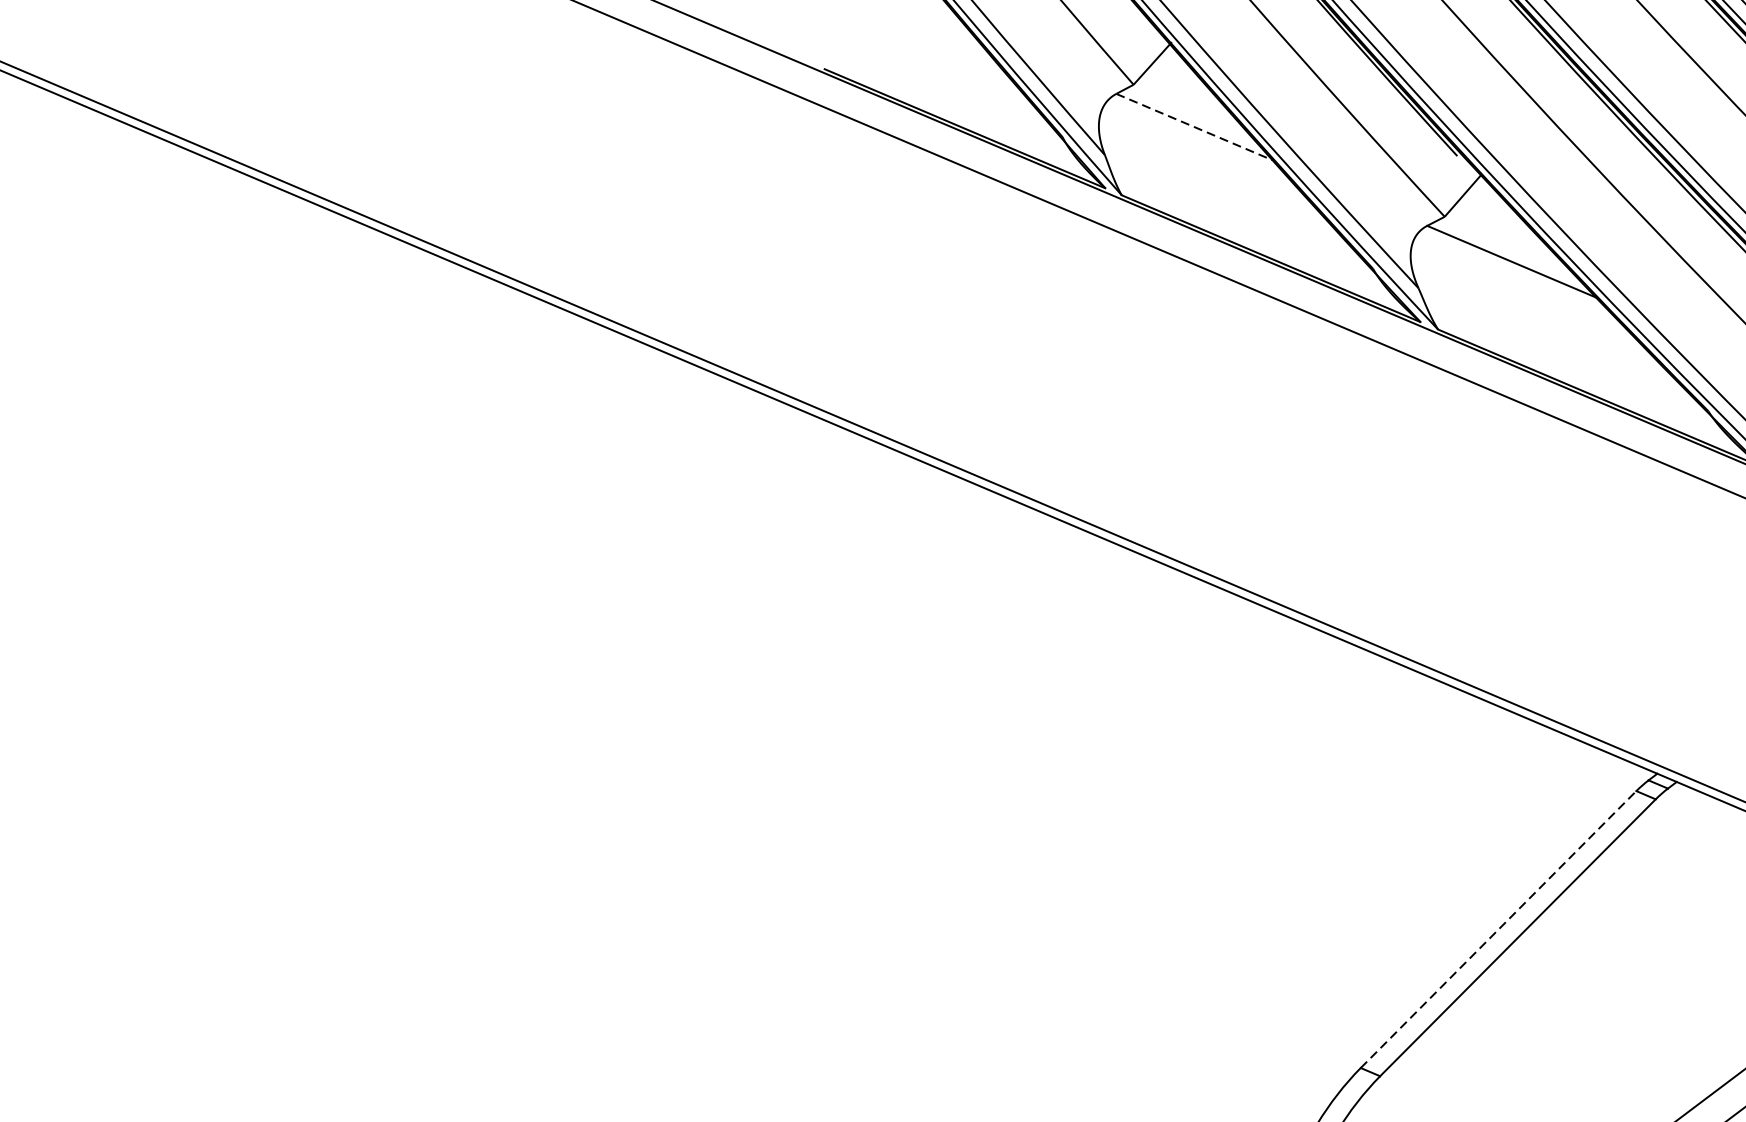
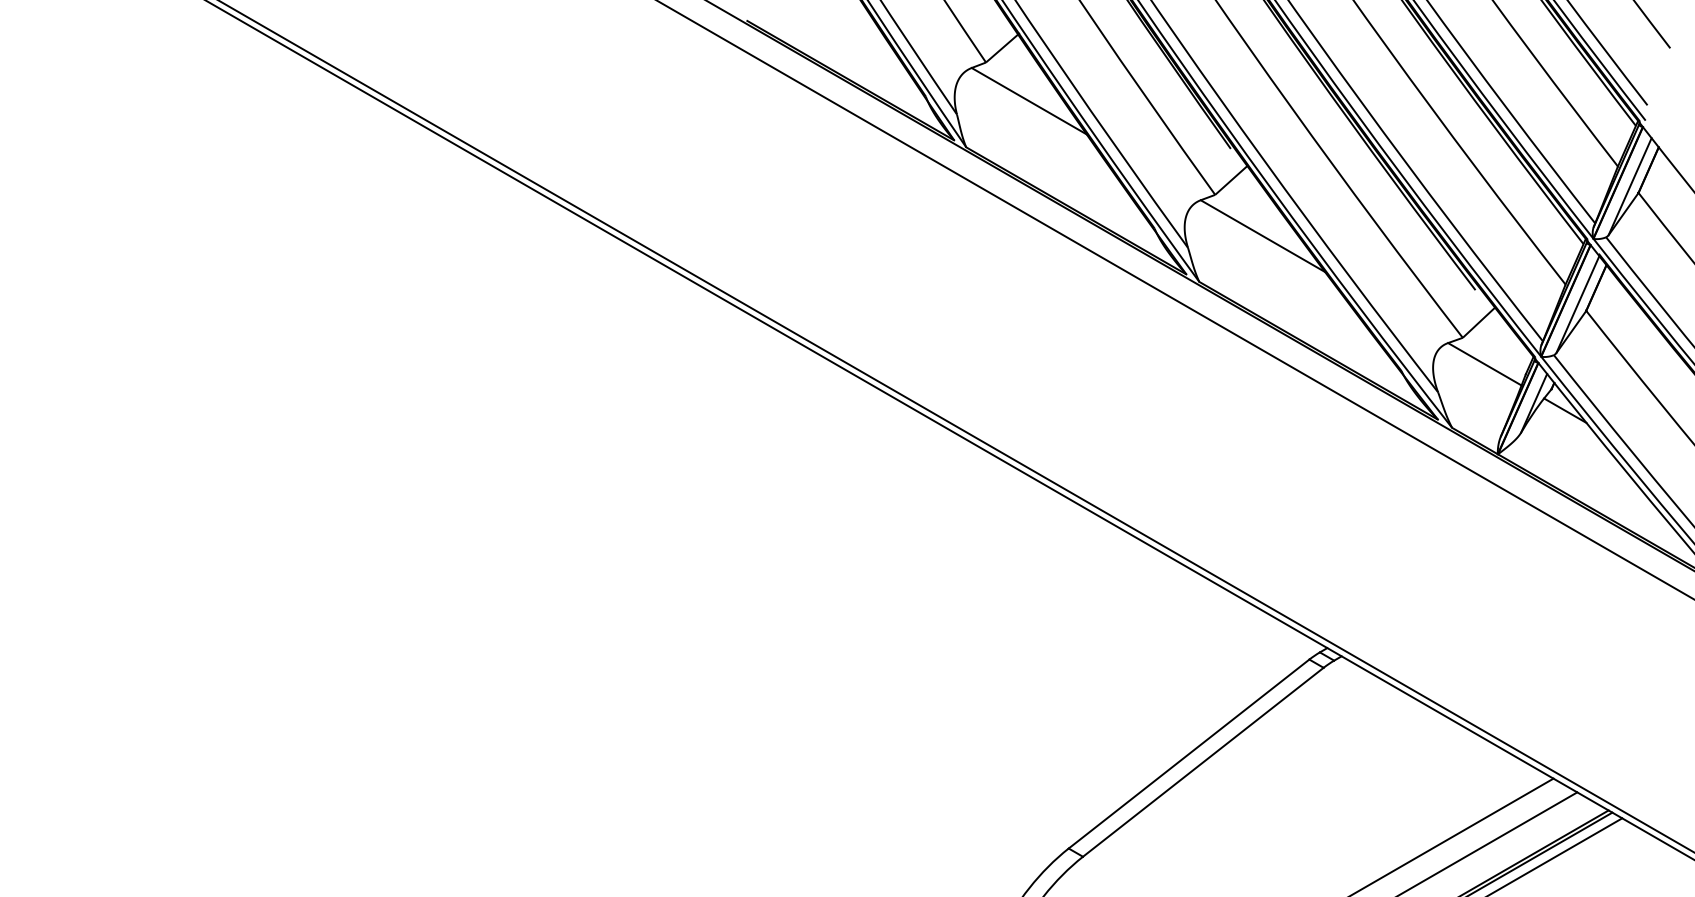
line: (1194, 127) -> (1029, 101), dashed -> solid
line: (1499, 930) -> (1189, 754), dashed -> solid

